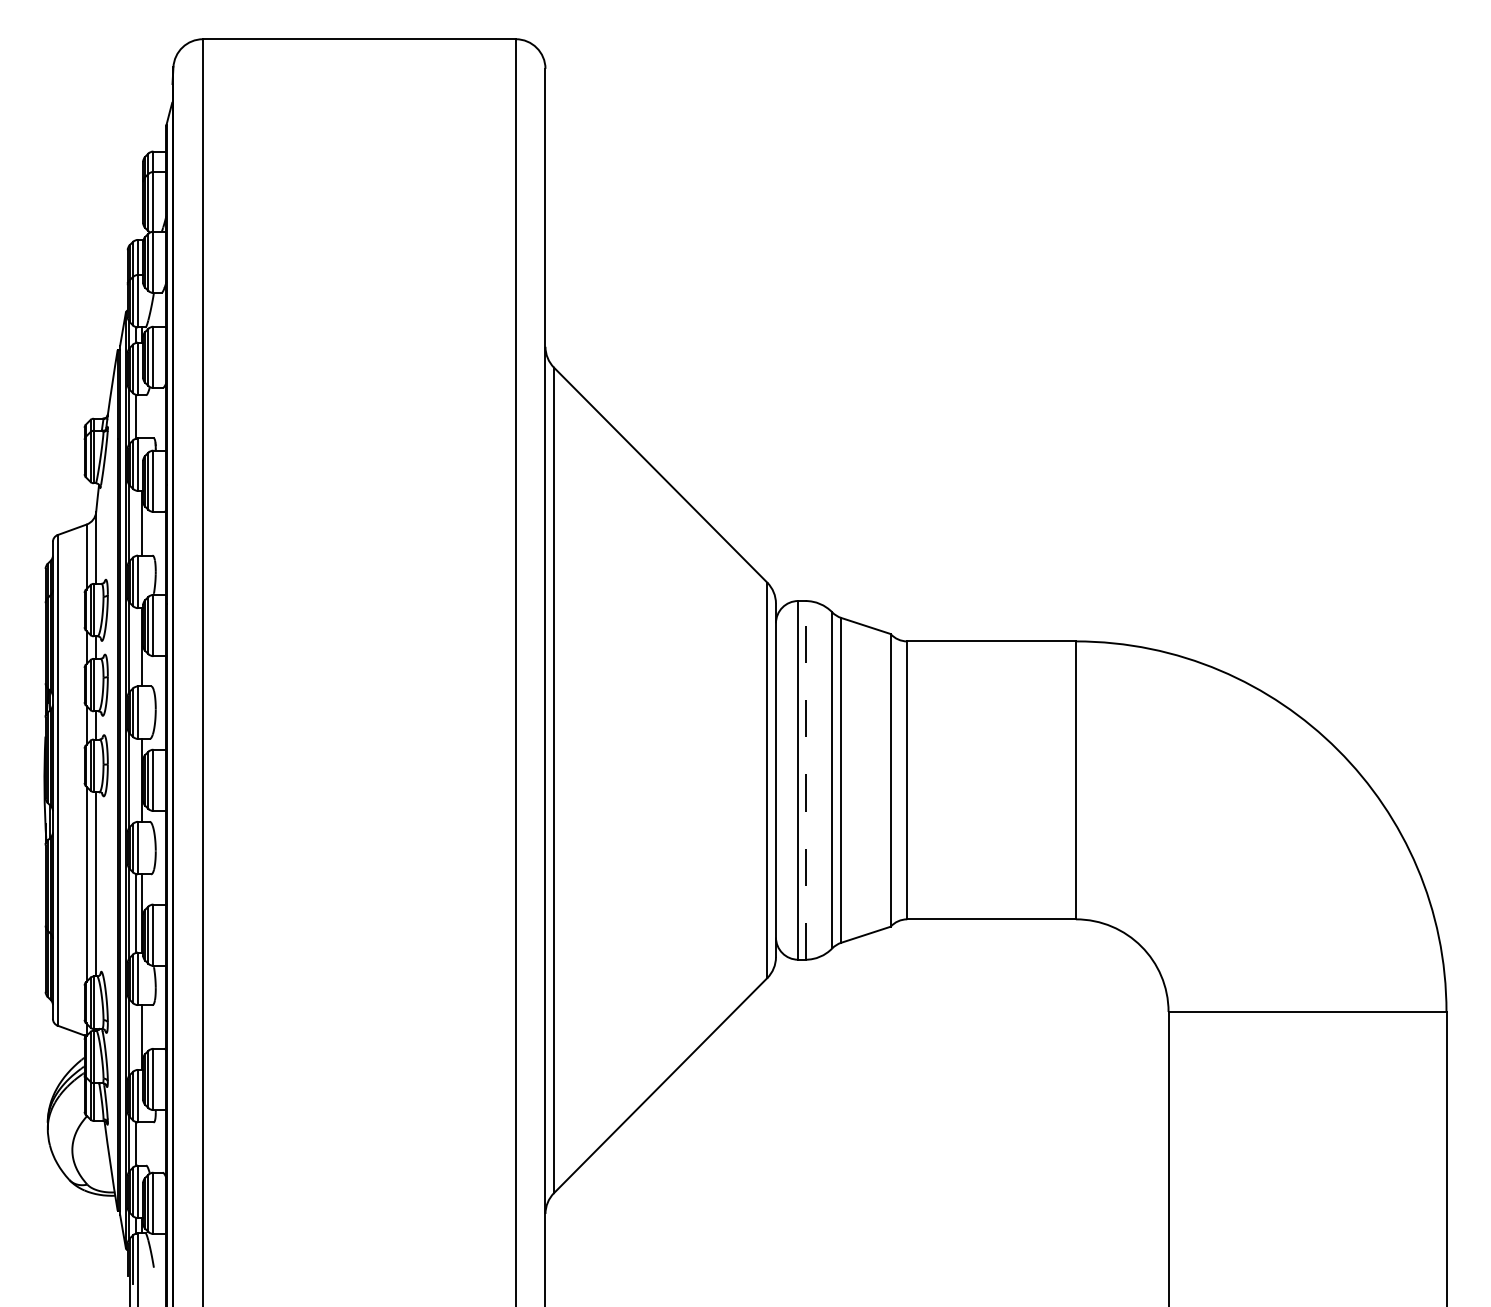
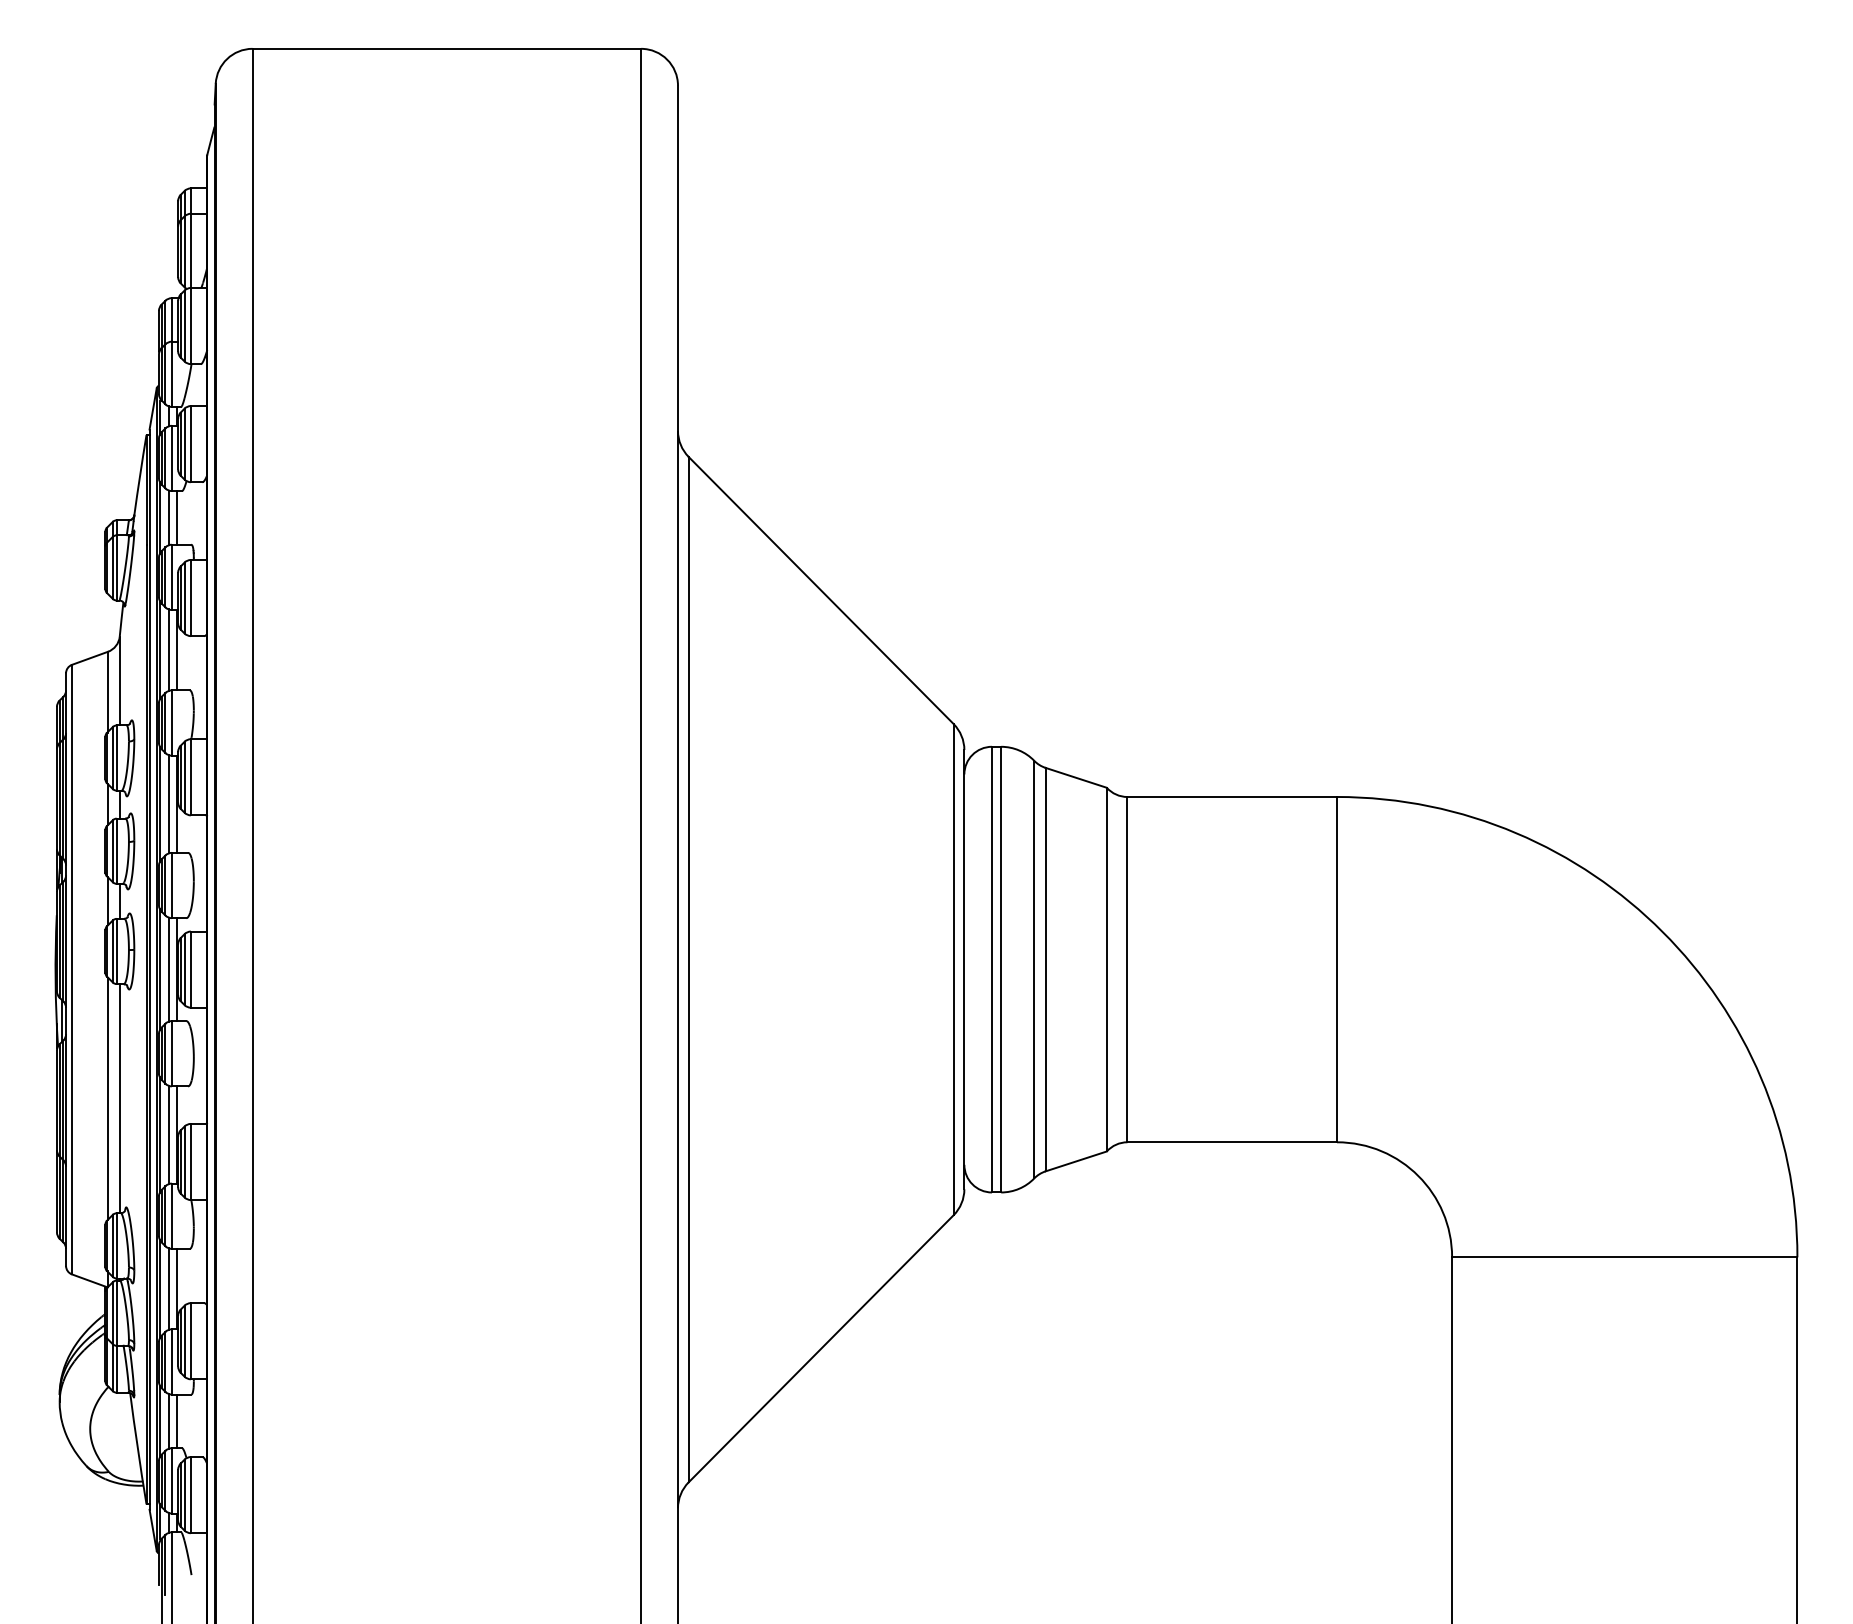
line: (142, 416) -> (177, 517), added
line: (135, 523) -> (168, 650), added
line: (135, 647) -> (168, 804), added
line: (135, 780) -> (168, 969), added
line: (805, 780) -> (1001, 969), dashed -> solid
line: (135, 1037) -> (168, 1288), added
line: (142, 1144) -> (177, 1421), added

